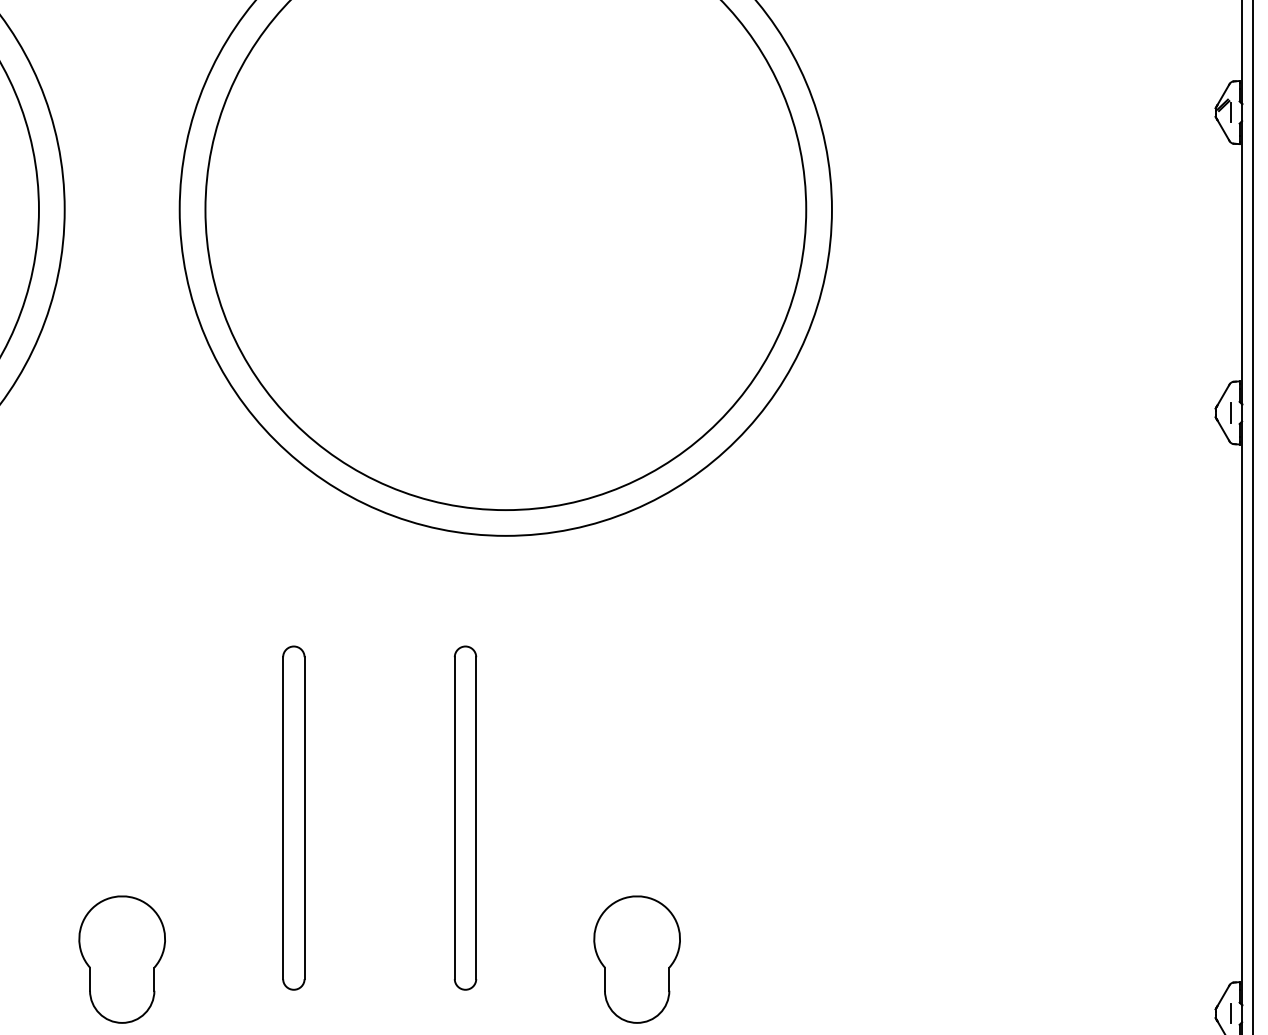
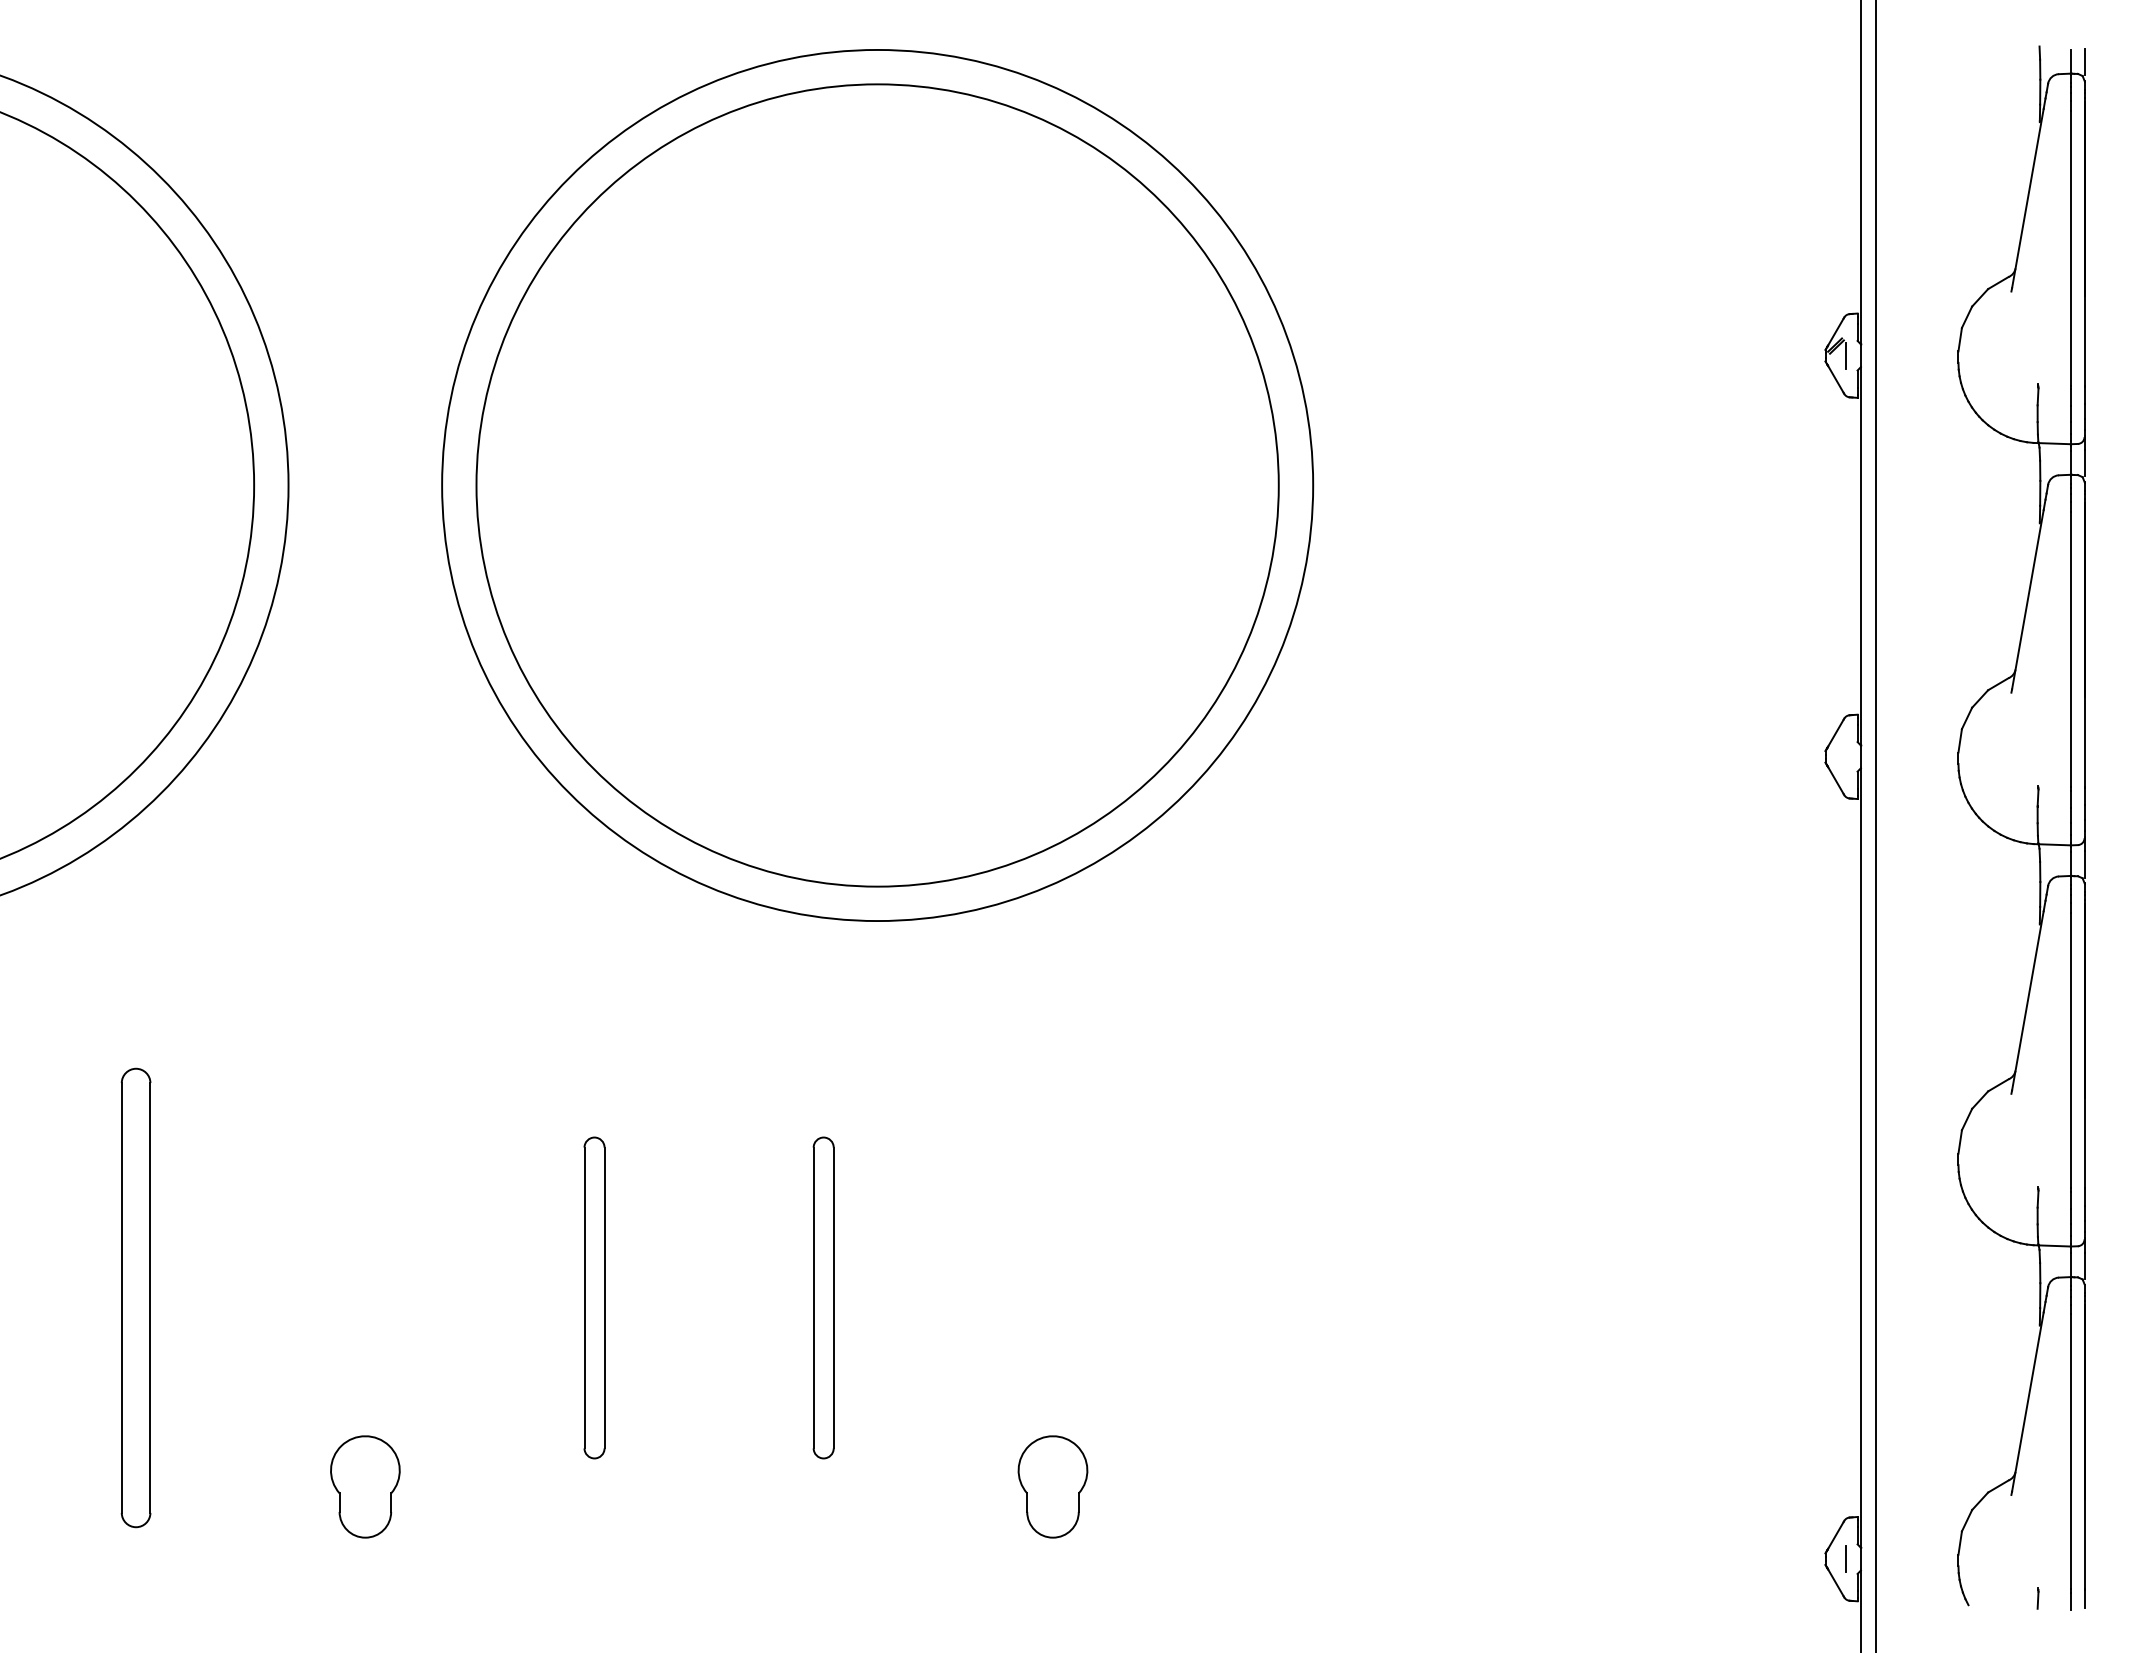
line: (1231, 412) -> (1846, 756), removed
part: (293, 817) -> (594, 1297), size x0.7
part: (465, 817) -> (823, 1297), size x0.7
part: (122, 959) -> (365, 1486), size x0.6
part: (636, 959) -> (1052, 1486), size x0.6

